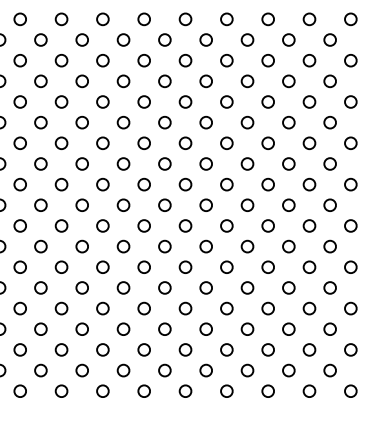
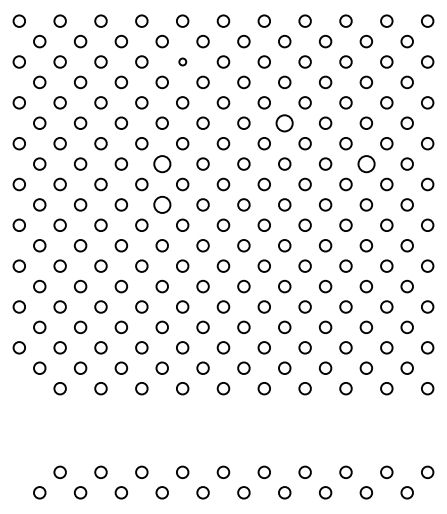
circle: (102, 60) -> (182, 61), size x0.6
circle: (205, 121) -> (284, 122), size x1.4
circle: (81, 163) -> (161, 163), size x1.4
circle: (287, 163) -> (365, 163), size x1.4
circle: (81, 204) -> (161, 204), size x1.4

